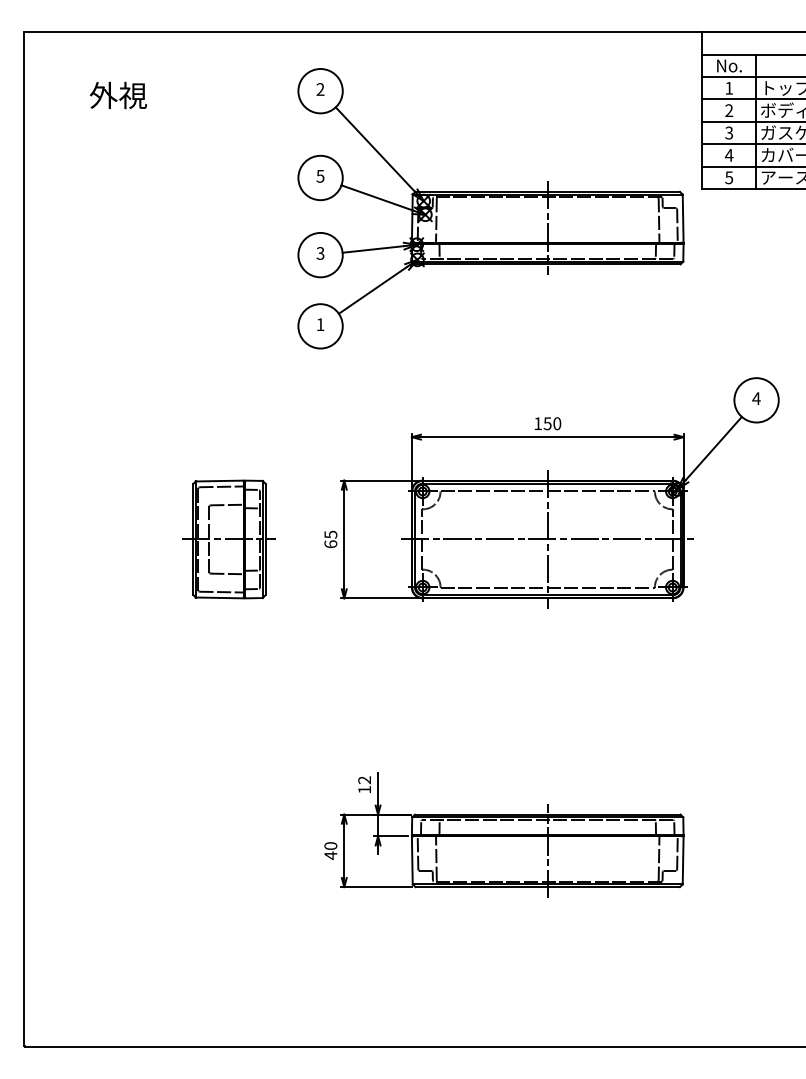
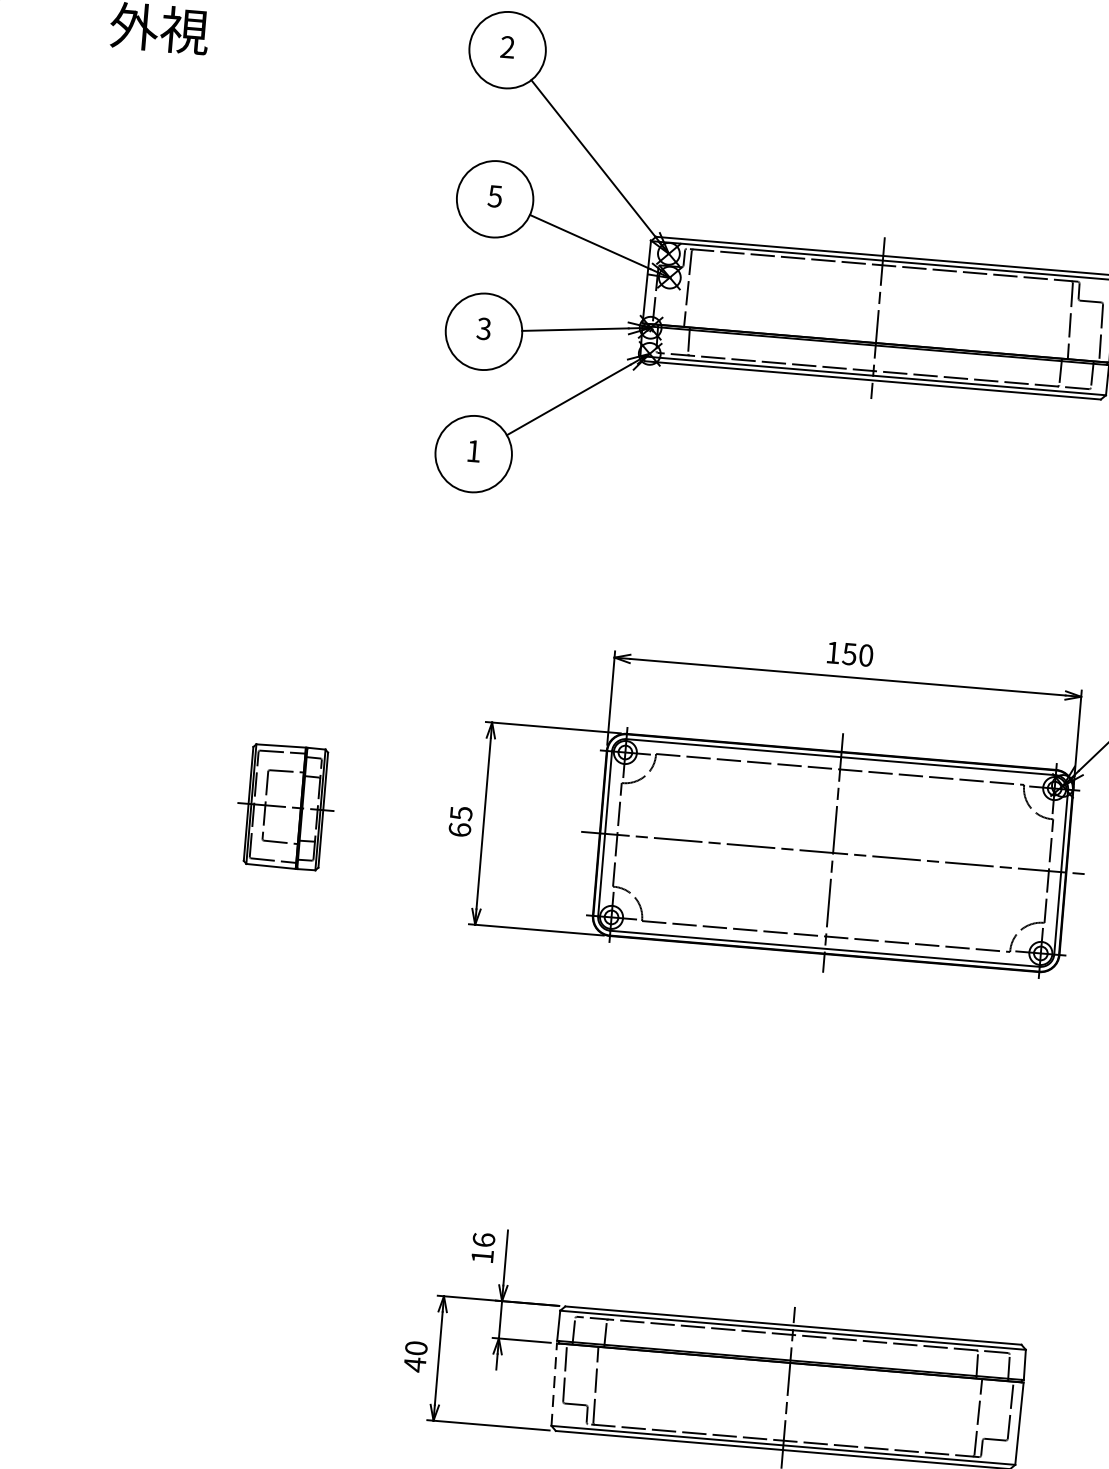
part: (228, 539) -> (284, 806), size x0.6
text: (364, 780) -> (483, 1240), 12 -> 16
line: (412, 859) -> (554, 1383), solid -> dashed

